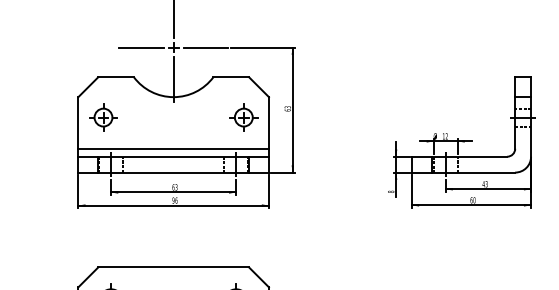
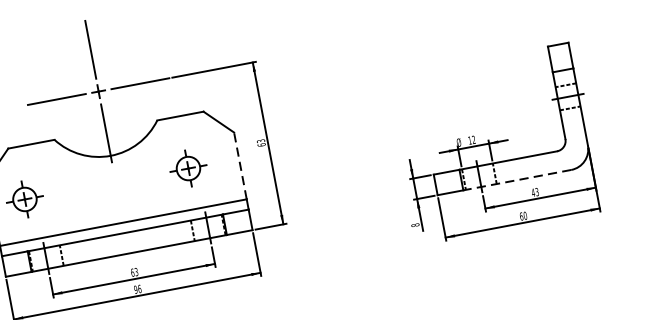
part: (243, 117) -> (188, 168), moved
line: (268, 122) -> (239, 165), solid -> dashed
line: (473, 172) -> (517, 180), solid -> dashed

